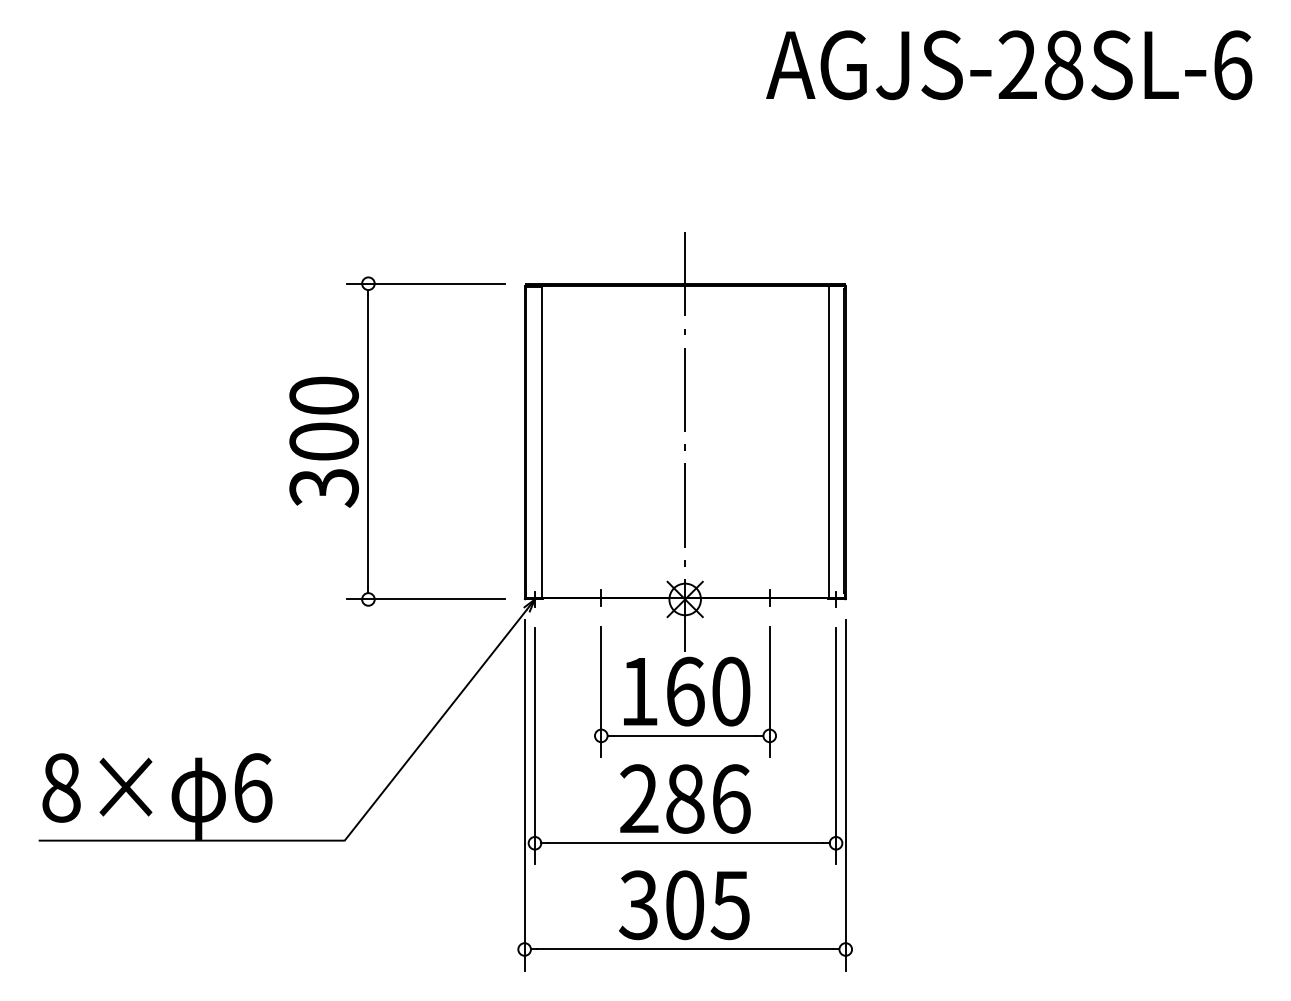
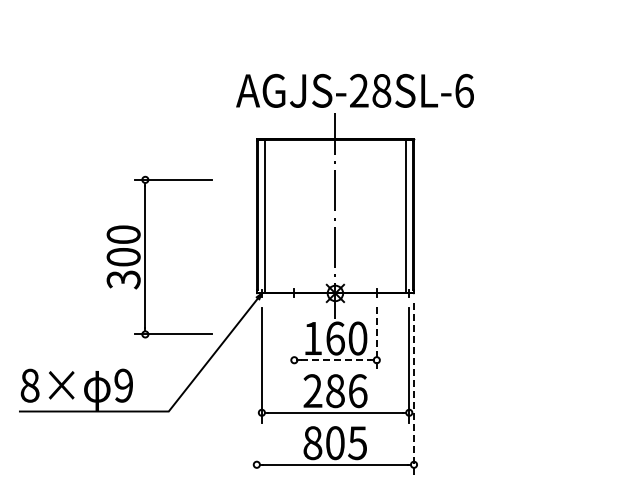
text: (1008, 64) -> (354, 90), moved
part: (368, 440) -> (145, 256), moved
line: (601, 691) -> (294, 338), removed
line: (769, 691) -> (376, 338), solid -> dashed
line: (687, 736) -> (336, 360), solid -> dashed
text: (252, 787) -> (123, 385), 6 -> 9
line: (523, 795) -> (256, 389), removed
line: (846, 795) -> (414, 389), solid -> dashed
text: (638, 903) -> (312, 442), 305 -> 805

